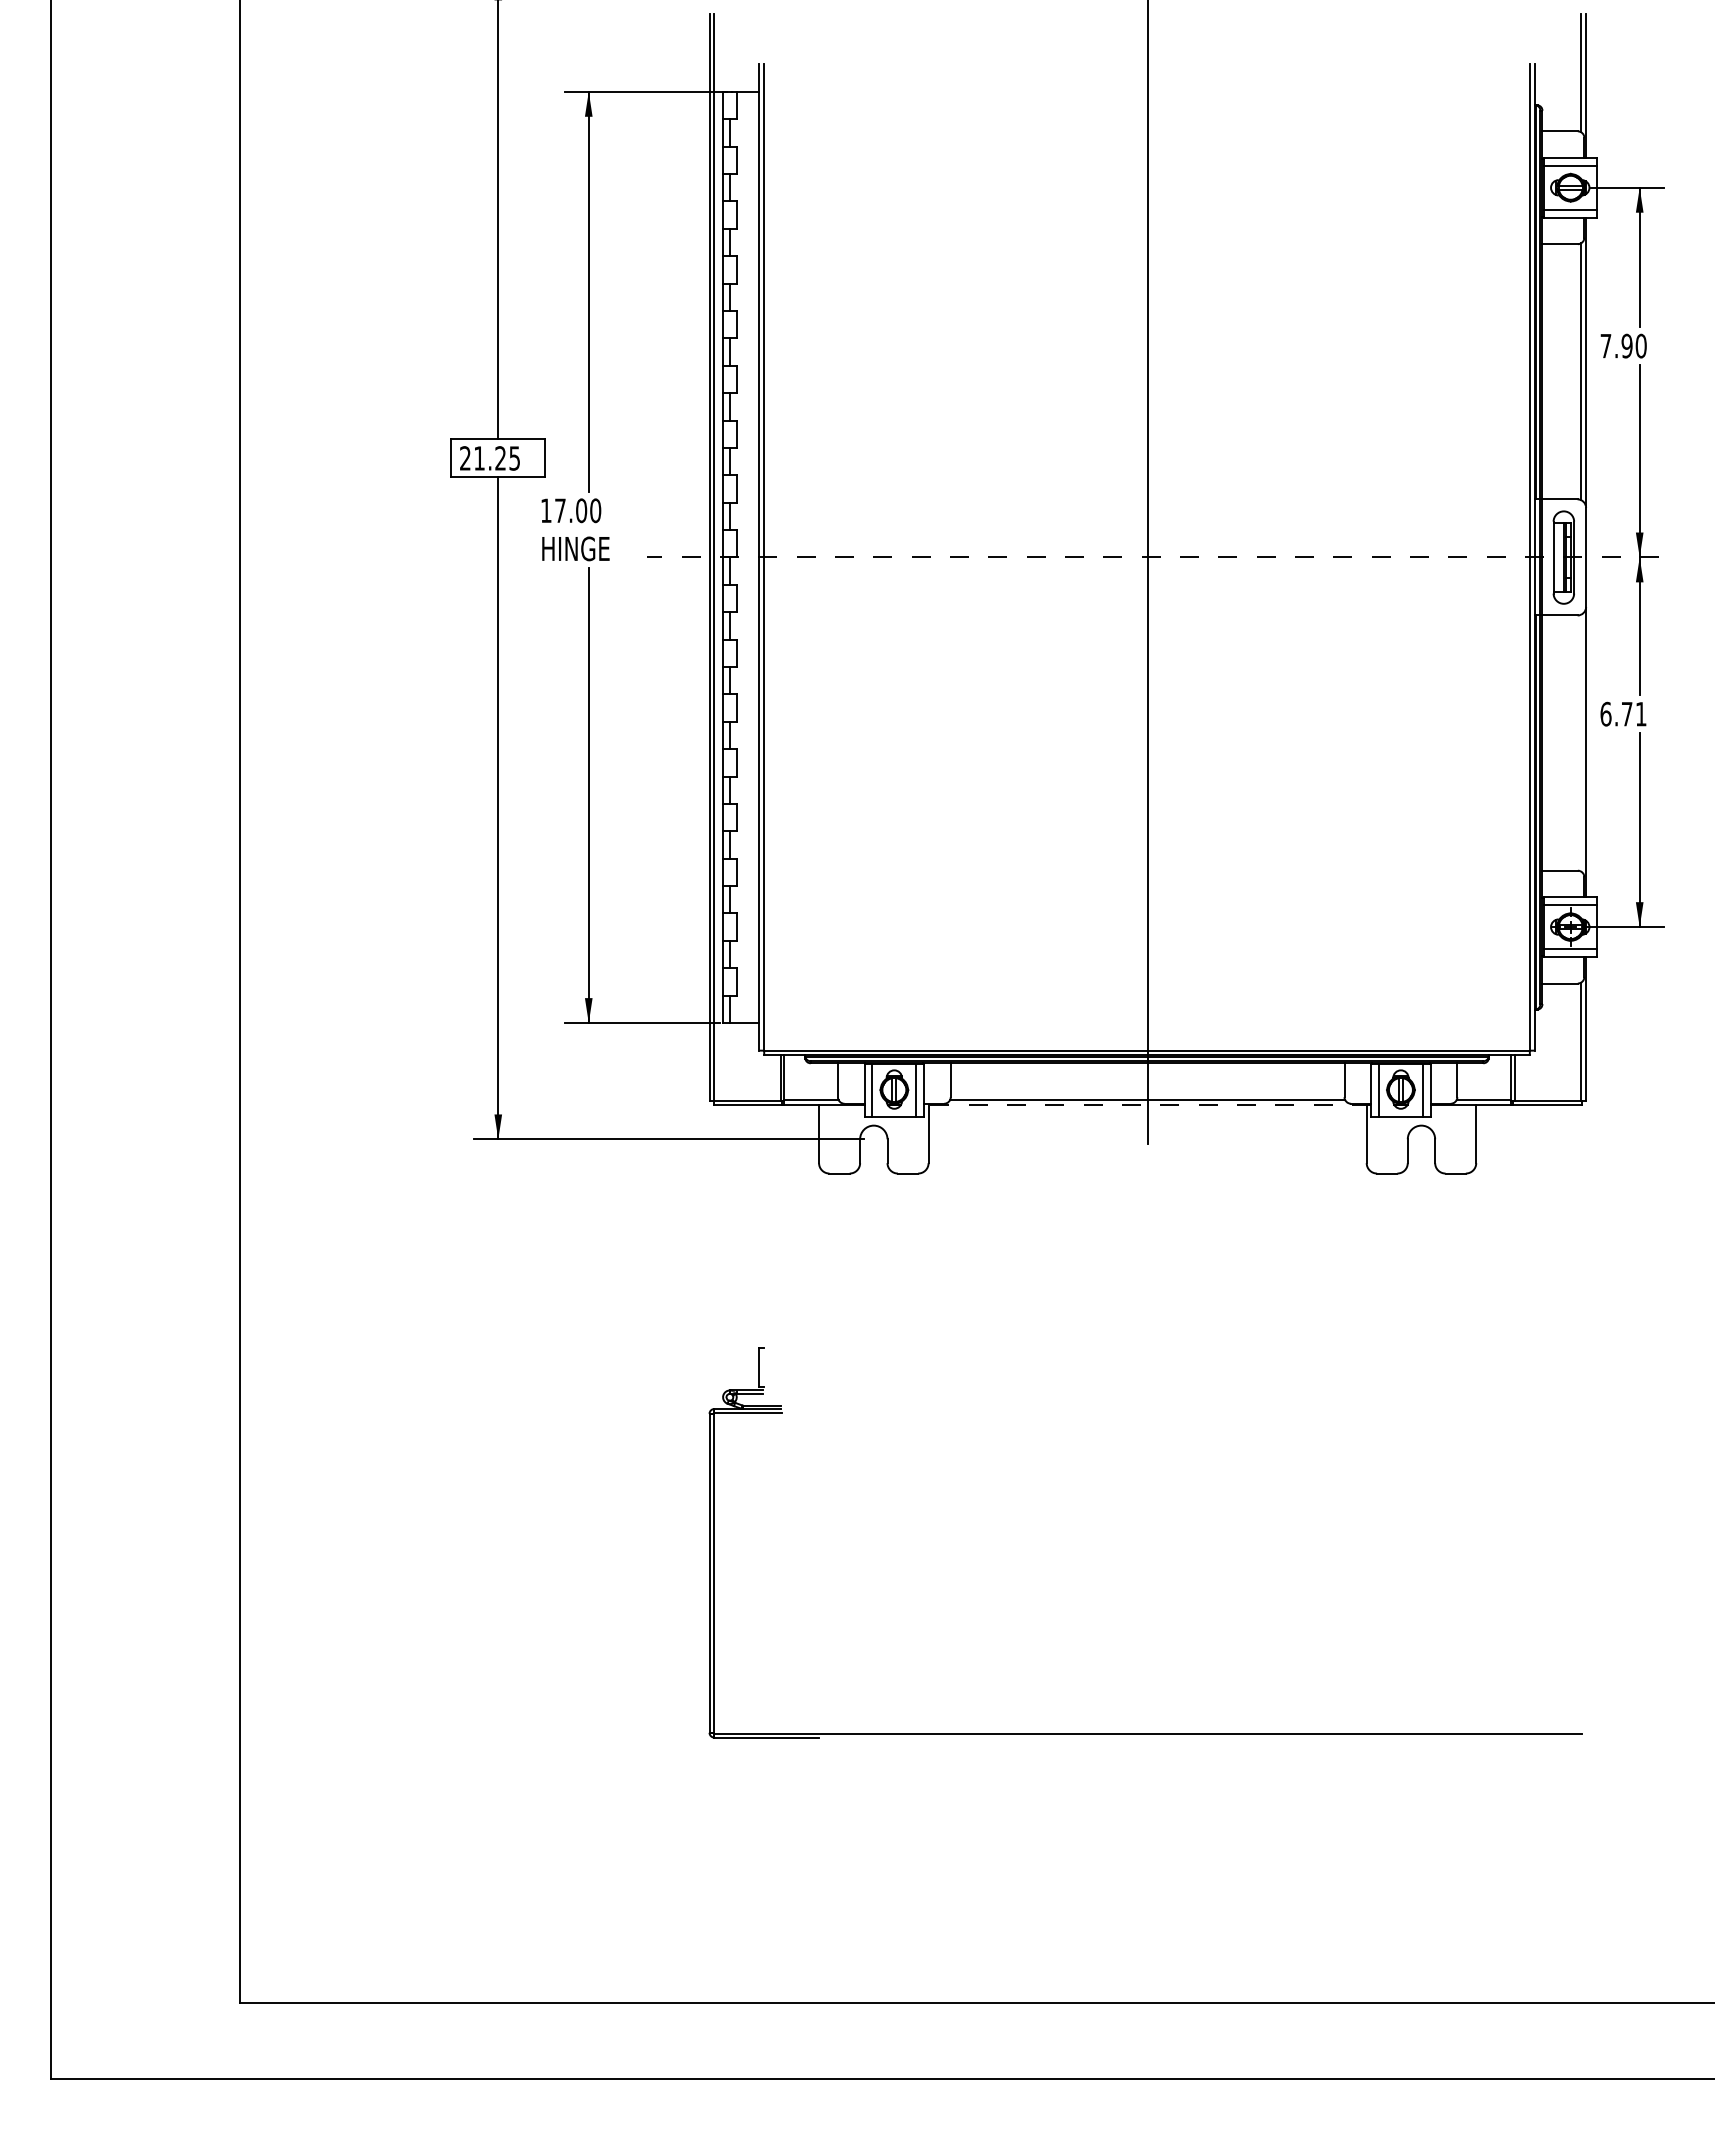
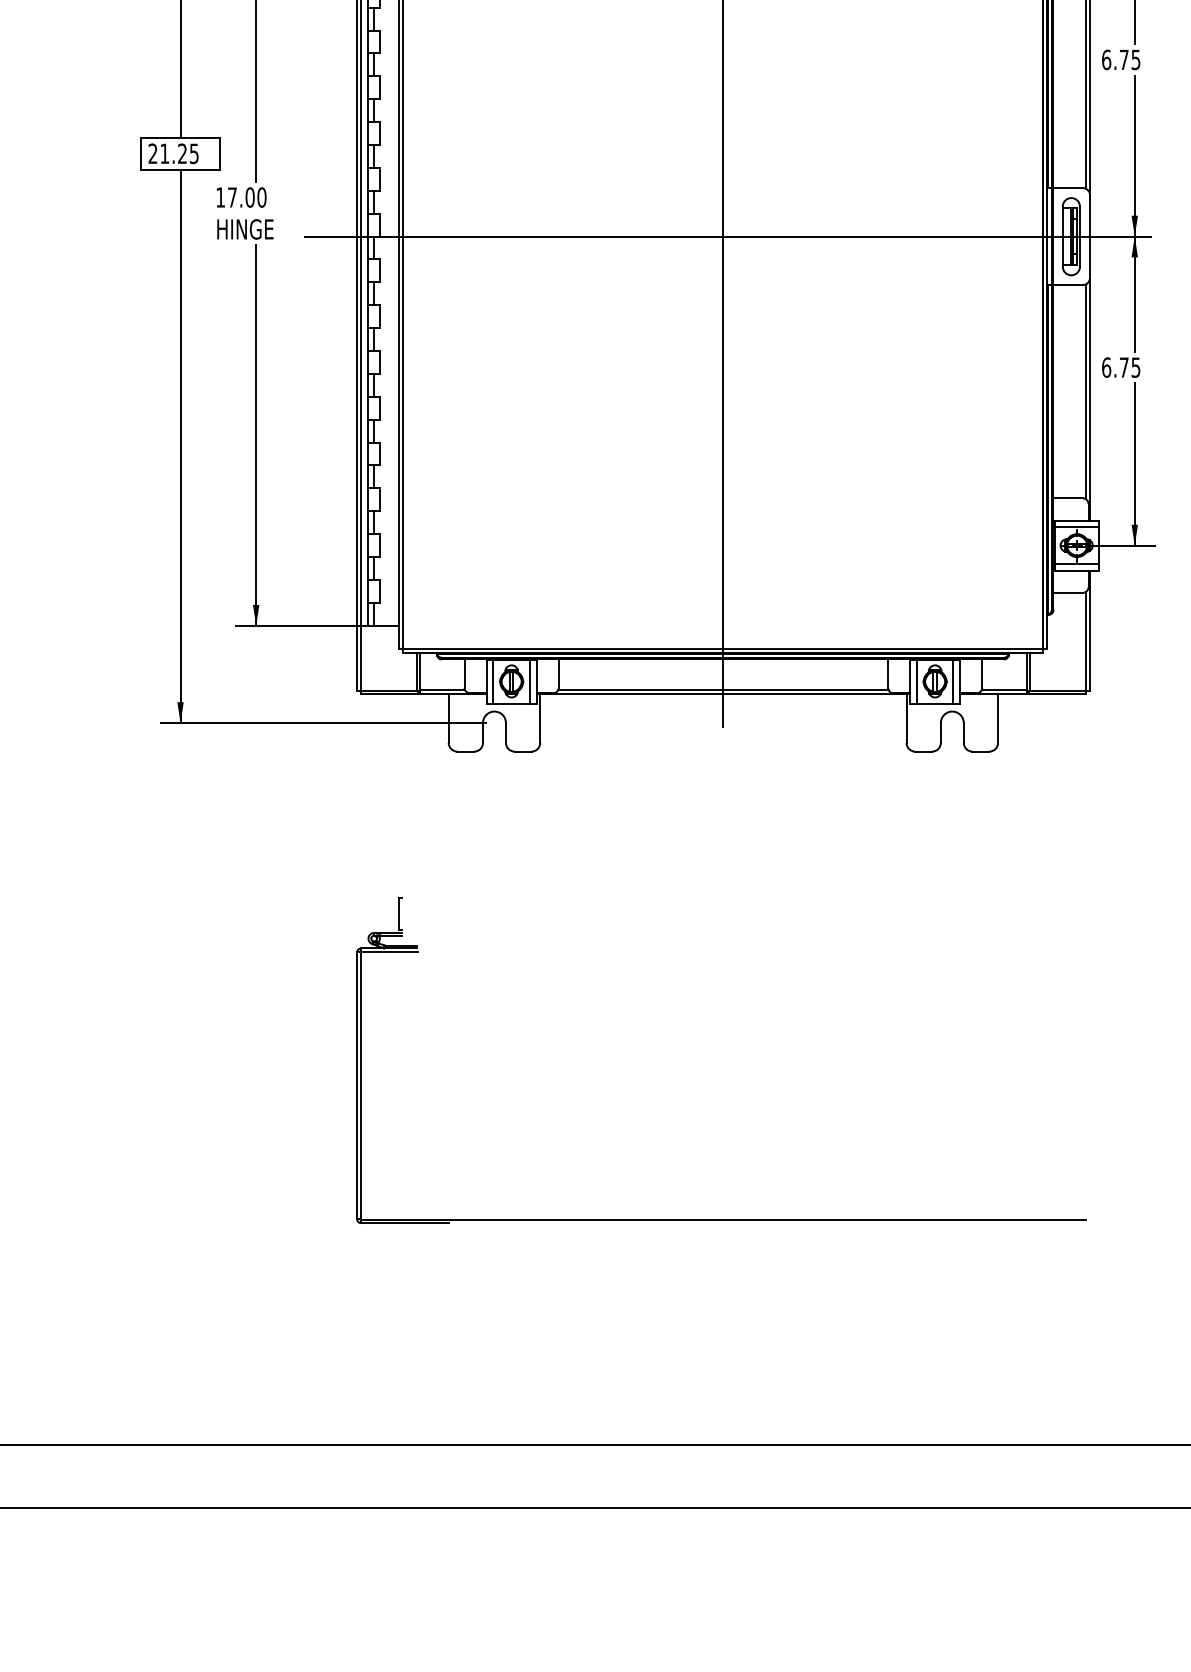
text: (1623, 345) -> (1121, 59), 7.90 -> 6.75
line: (1153, 557) -> (728, 236), dashed -> solid
text: (1641, 714) -> (1136, 367), 6.71 -> 6.75
line: (1580, 742) -> (1085, 391), added
line: (1147, 1105) -> (723, 694), dashed -> solid

